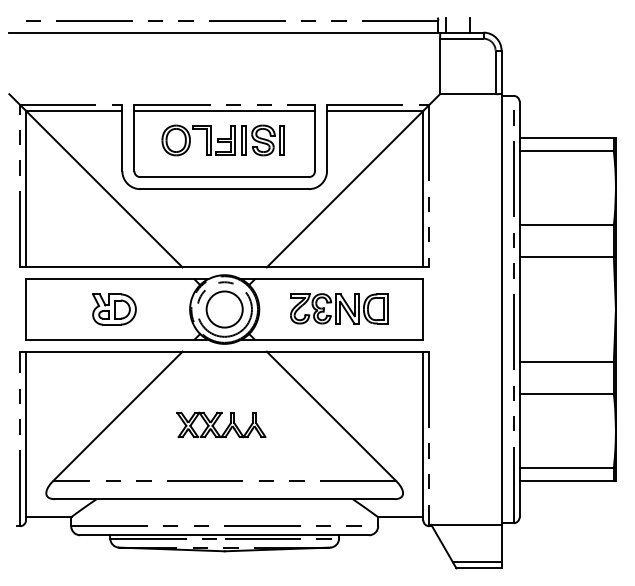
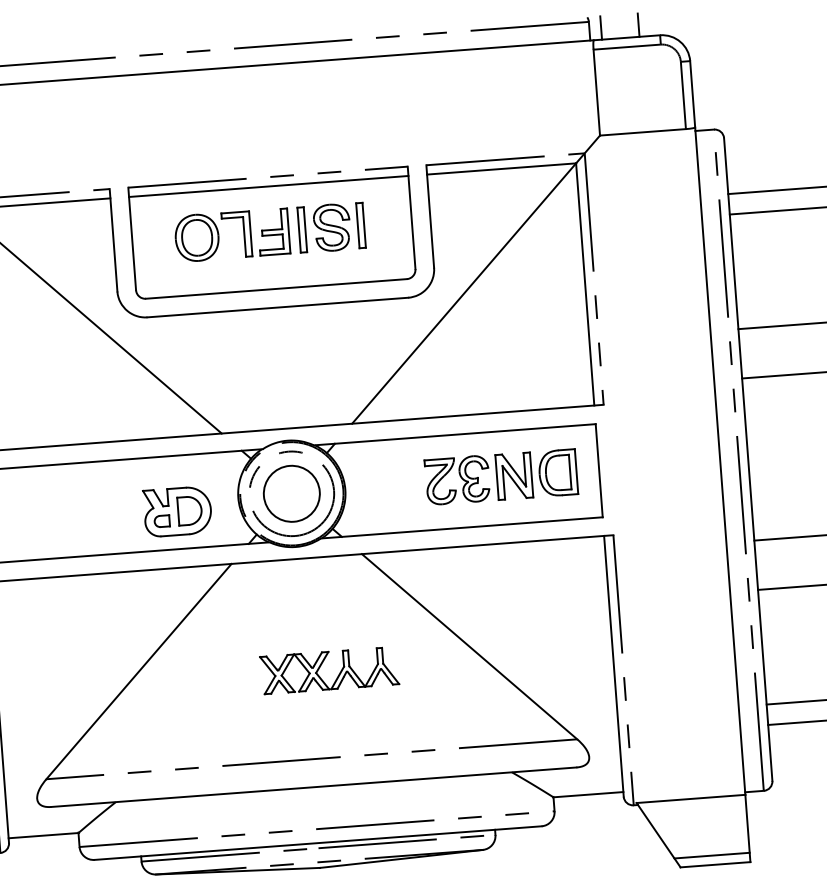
part: (339, 308) -> (501, 476), moved
part: (114, 309) -> (177, 511), moved
part: (221, 424) -> (329, 669), moved

